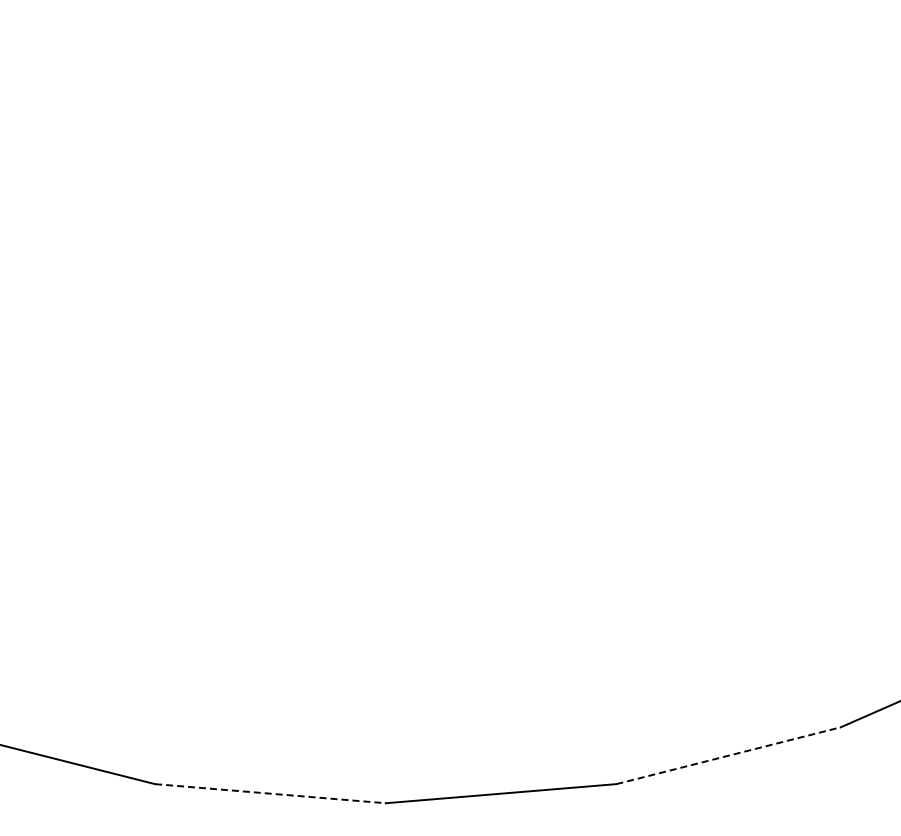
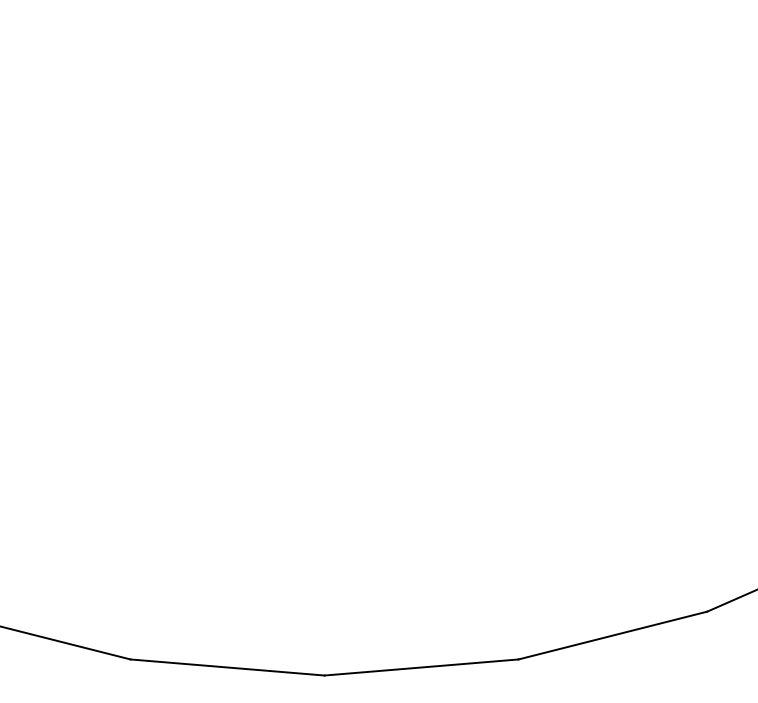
line: (728, 755) -> (612, 635), dashed -> solid
line: (270, 793) -> (227, 667), dashed -> solid

